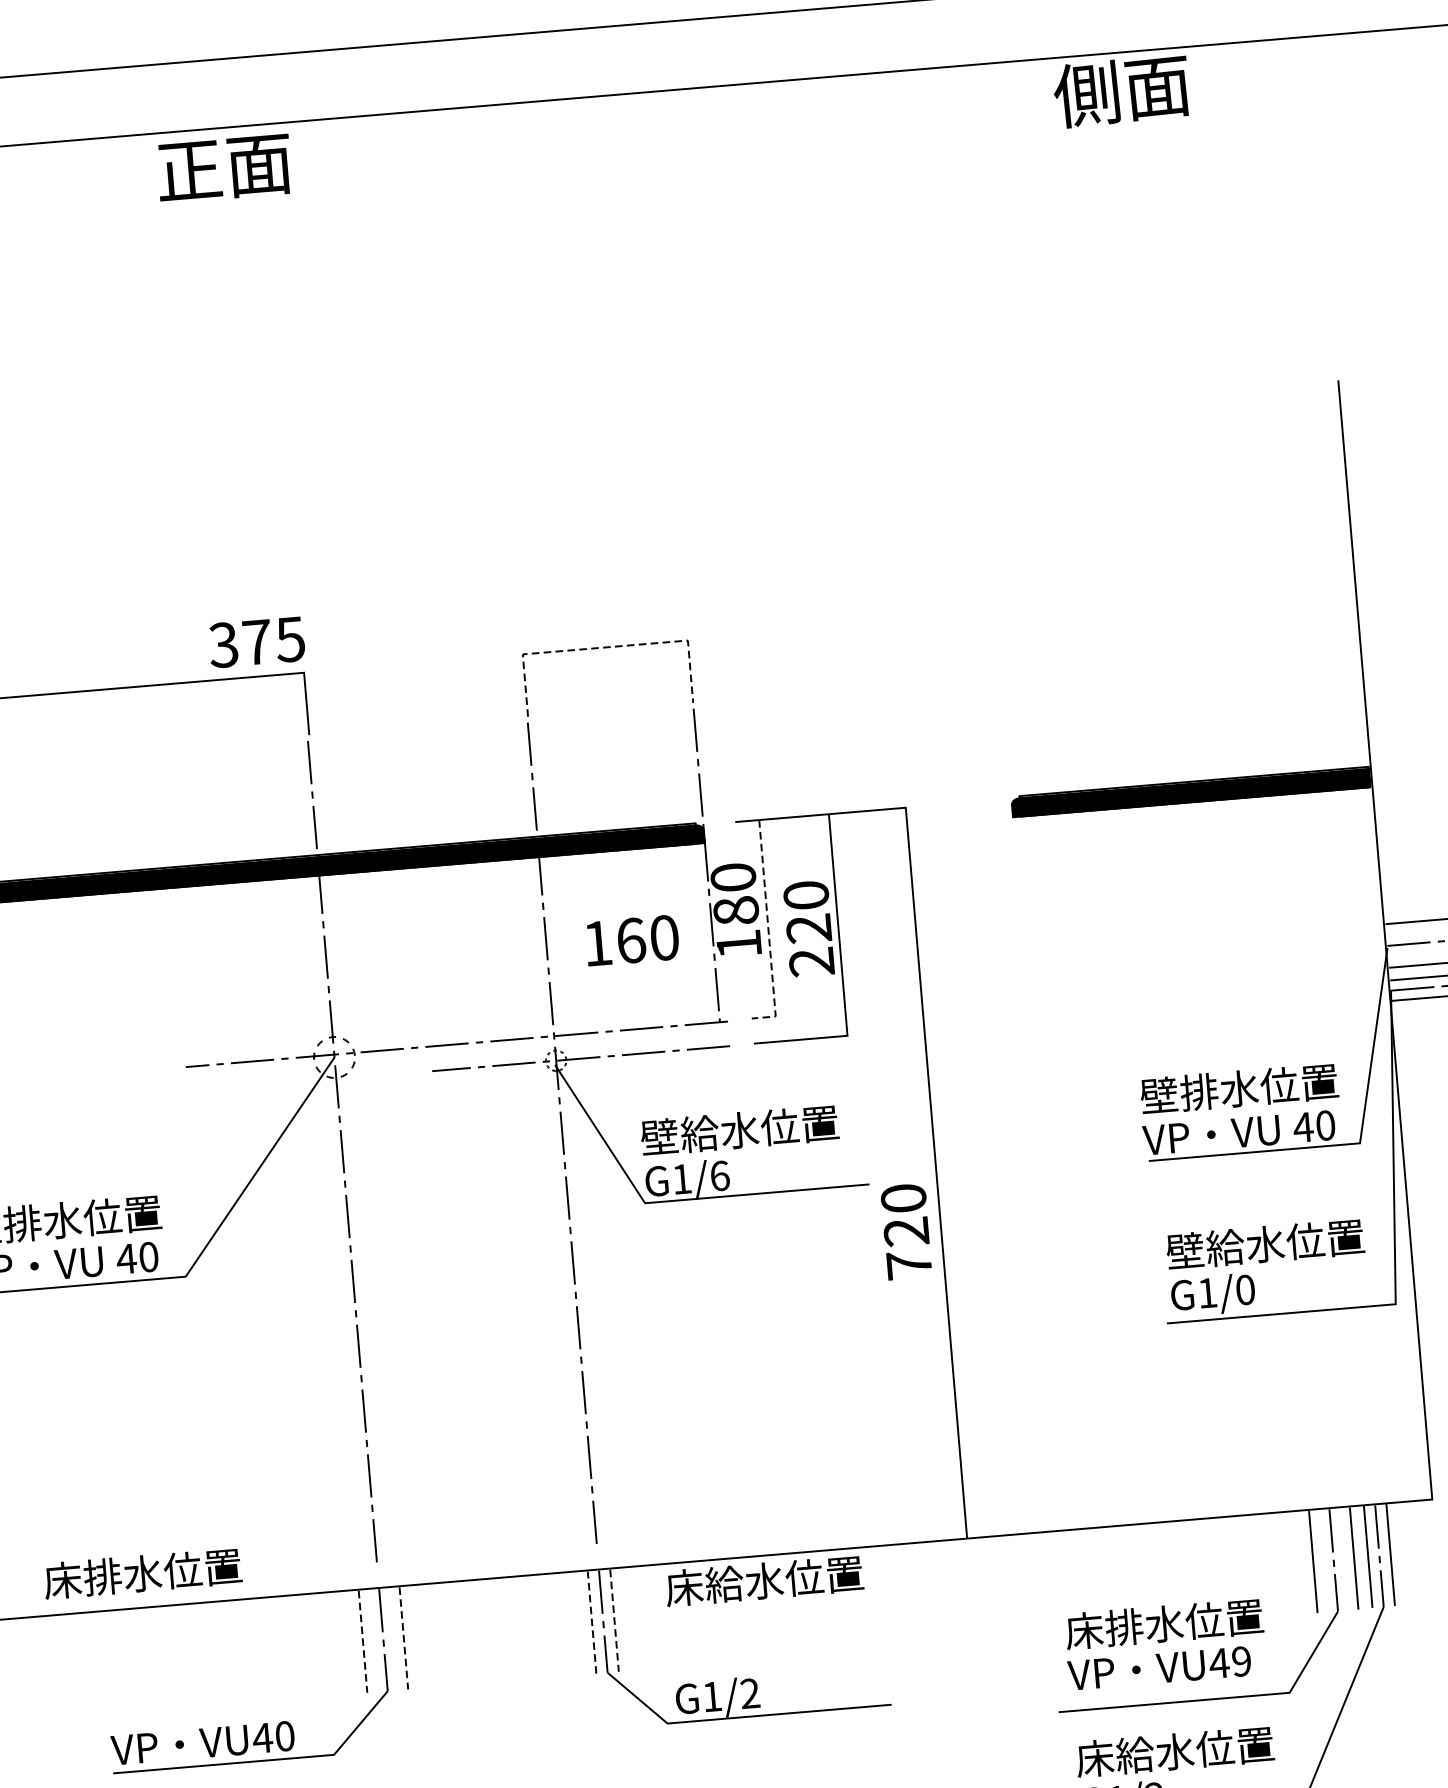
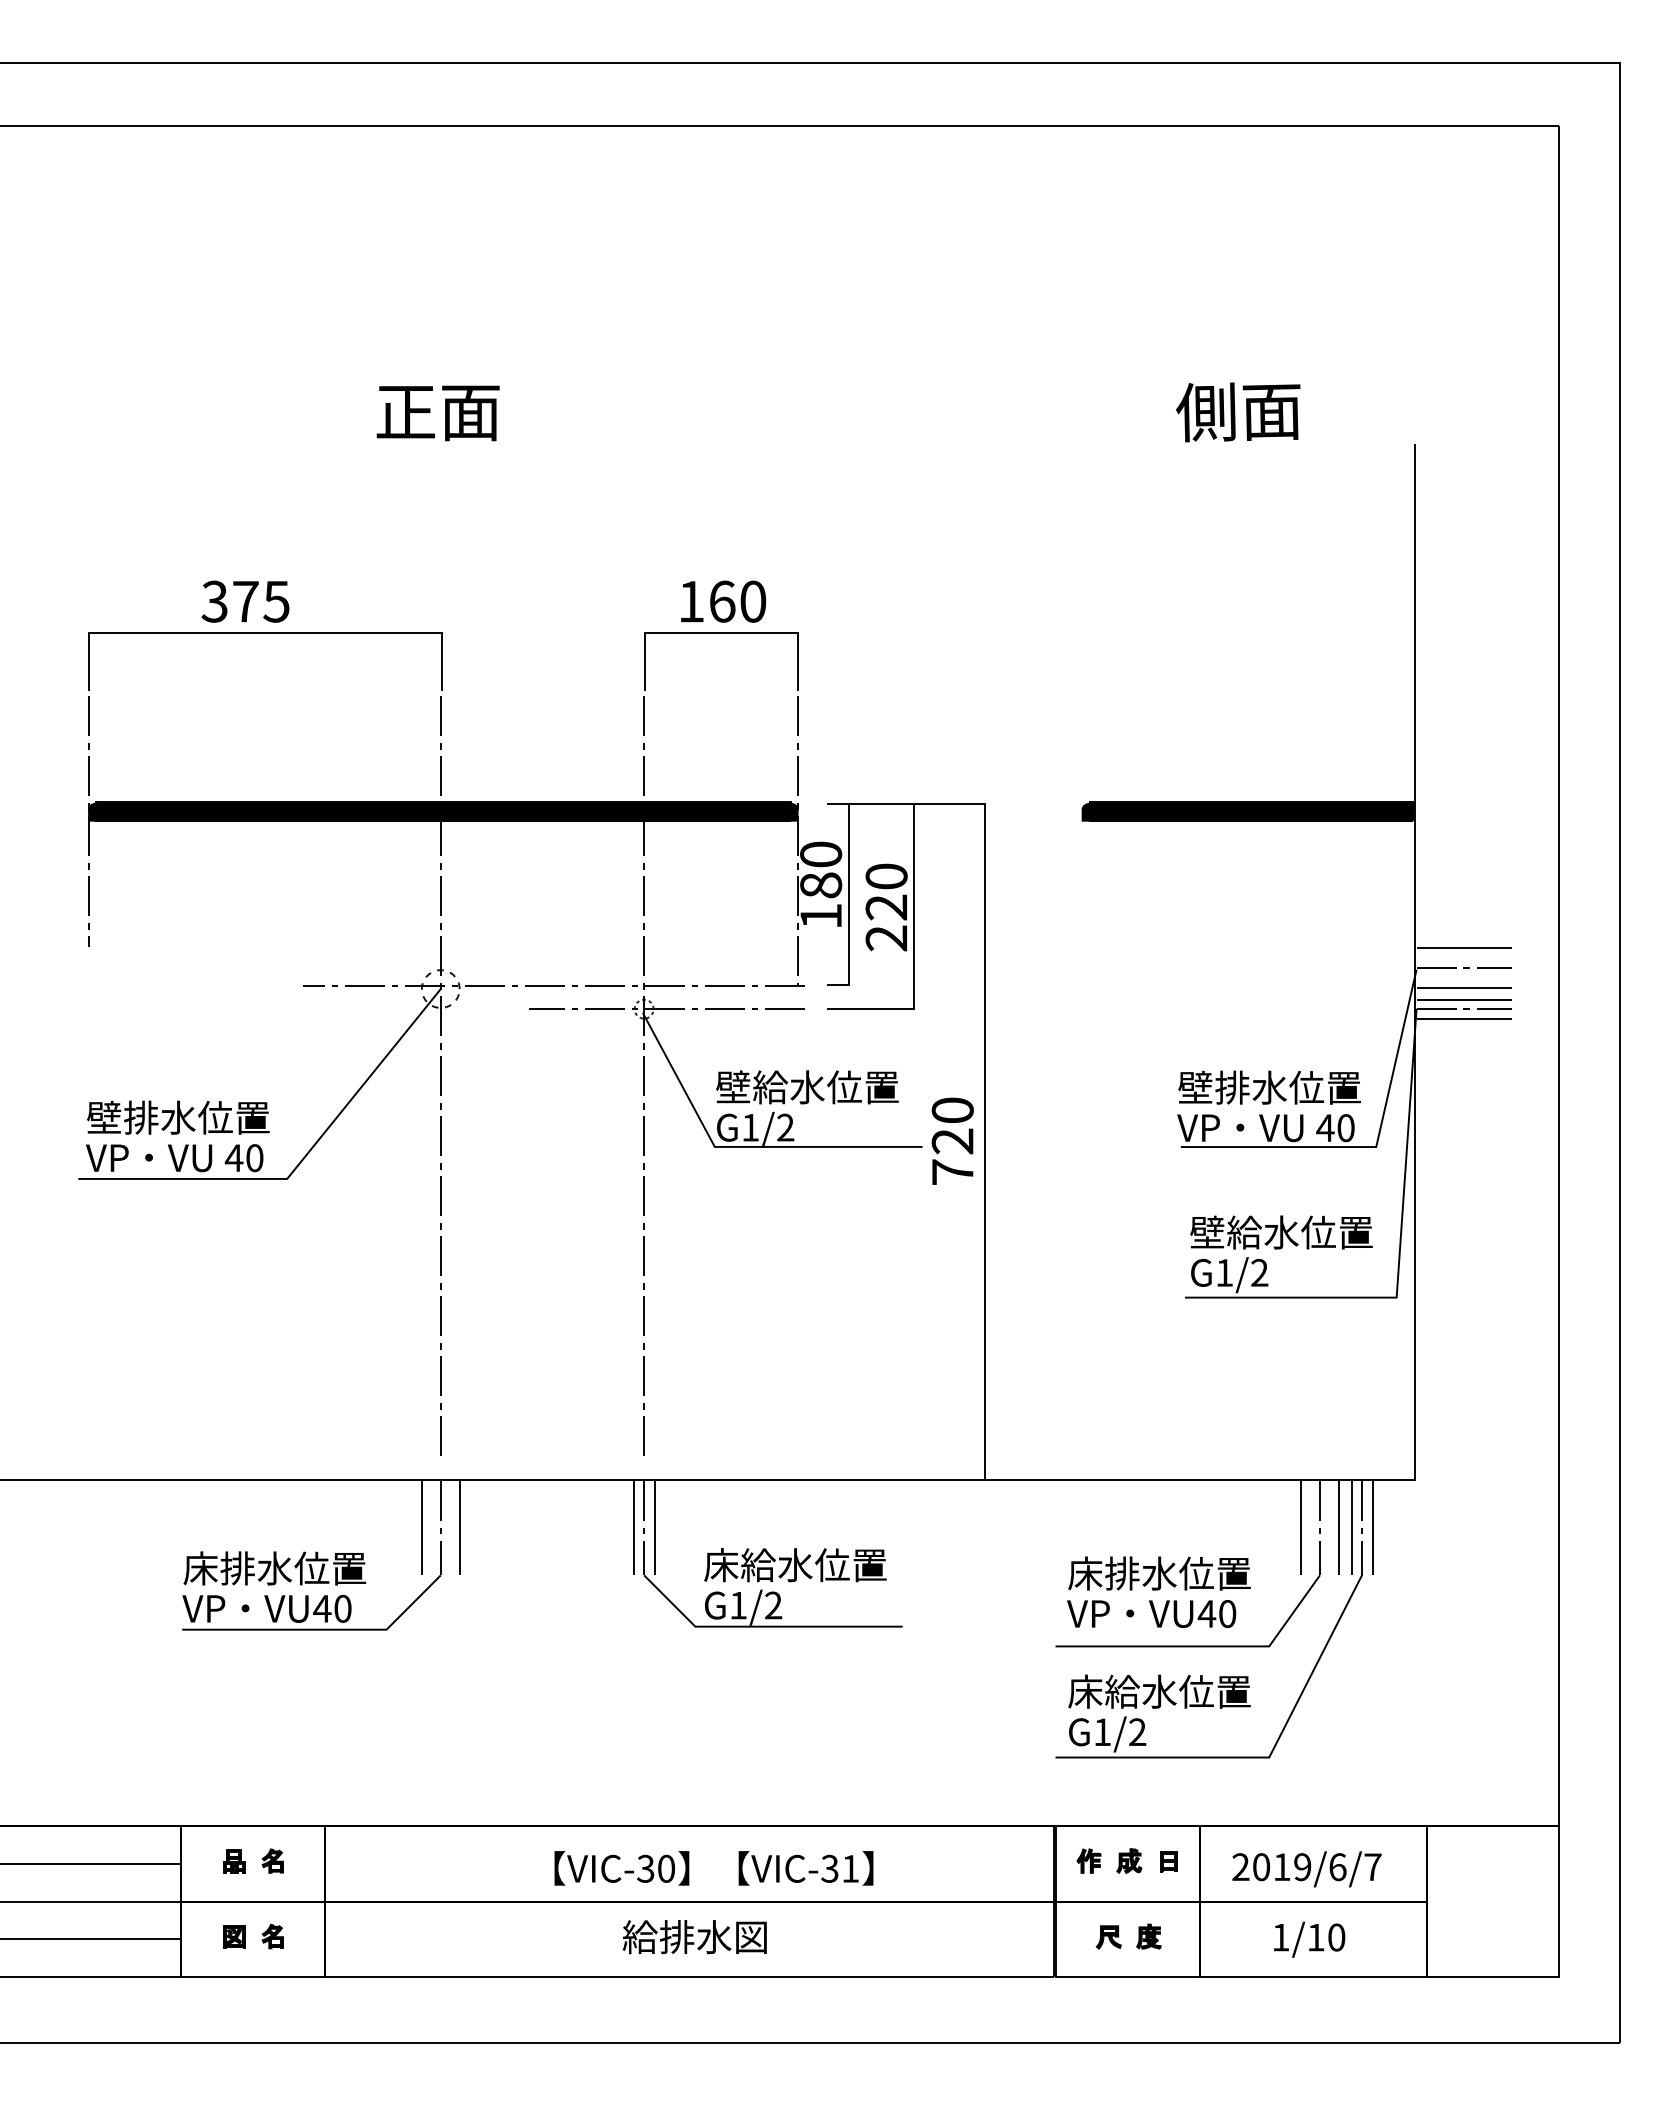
text: (1121, 91) -> (1238, 412), moved
text: (223, 169) -> (437, 413), moved
text: (256, 642) -> (245, 601), moved
line: (605, 647) -> (721, 633), dashed -> solid
line: (768, 931) -> (849, 906), dashed -> solid
text: (632, 940) -> (723, 601), moved
text: (719, 1175) -> (785, 1127), G1/6 -> G1/2
text: (906, 1230) -> (952, 1140), moved
text: (1245, 1289) -> (1259, 1272), G1/0 -> G1/2
text: (142, 1573) -> (274, 1568), moved
text: (764, 1581) -> (795, 1565), moved
line: (591, 1621) -> (633, 1527), dashed -> solid
line: (614, 1621) -> (654, 1528), dashed -> solid
line: (403, 1638) -> (459, 1528), dashed -> solid
line: (362, 1642) -> (421, 1528), dashed -> solid
text: (1241, 1661) -> (1227, 1613), VU49 -> VU40

